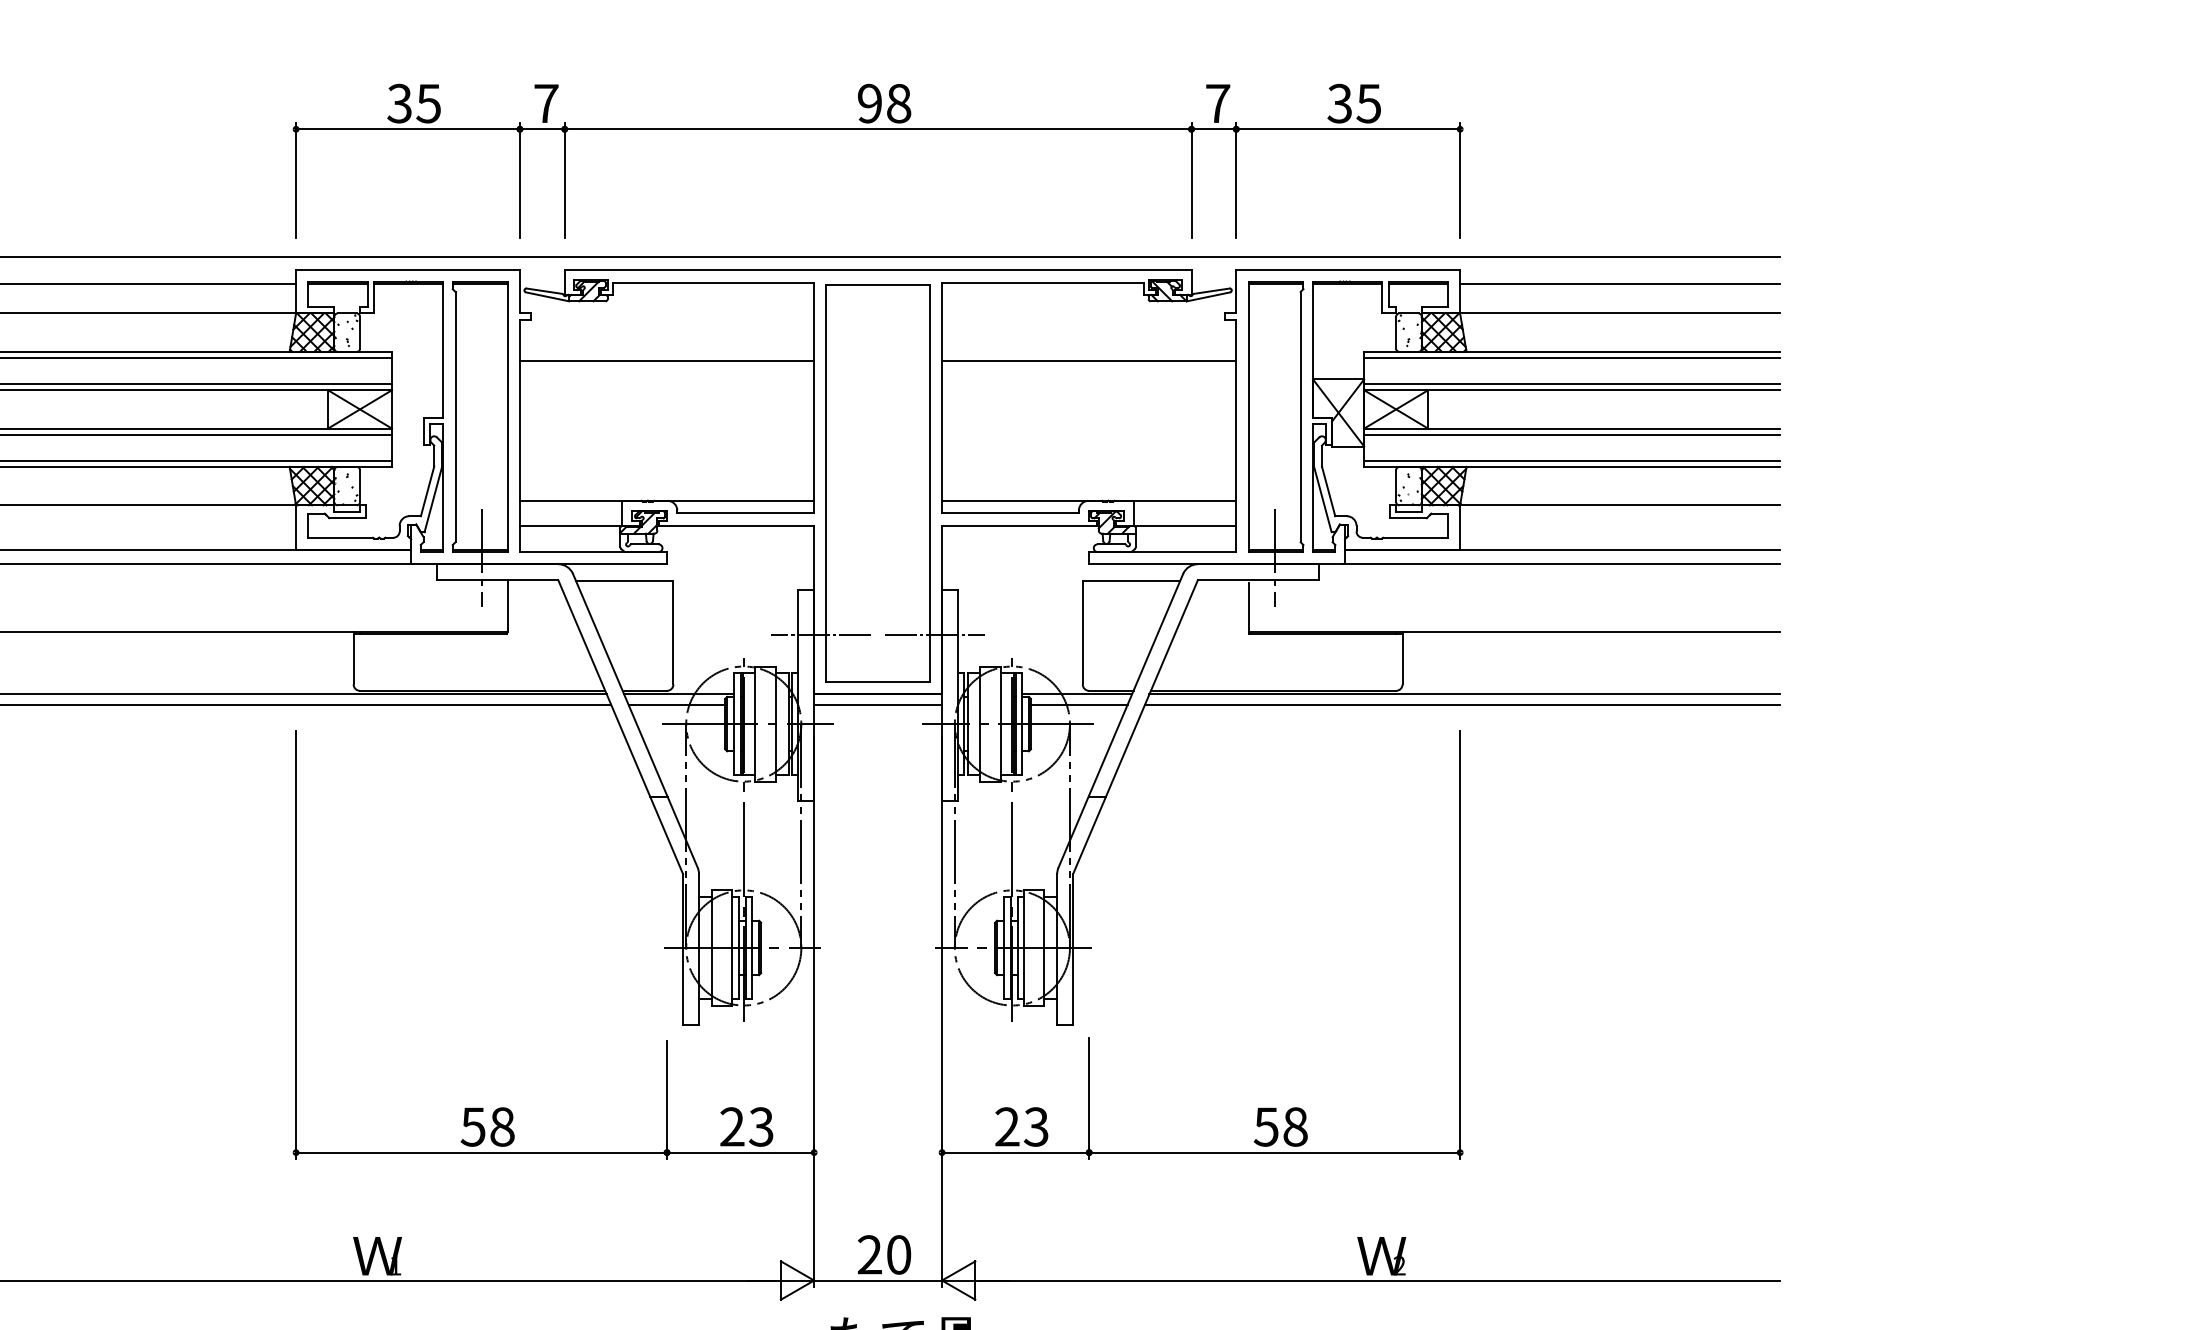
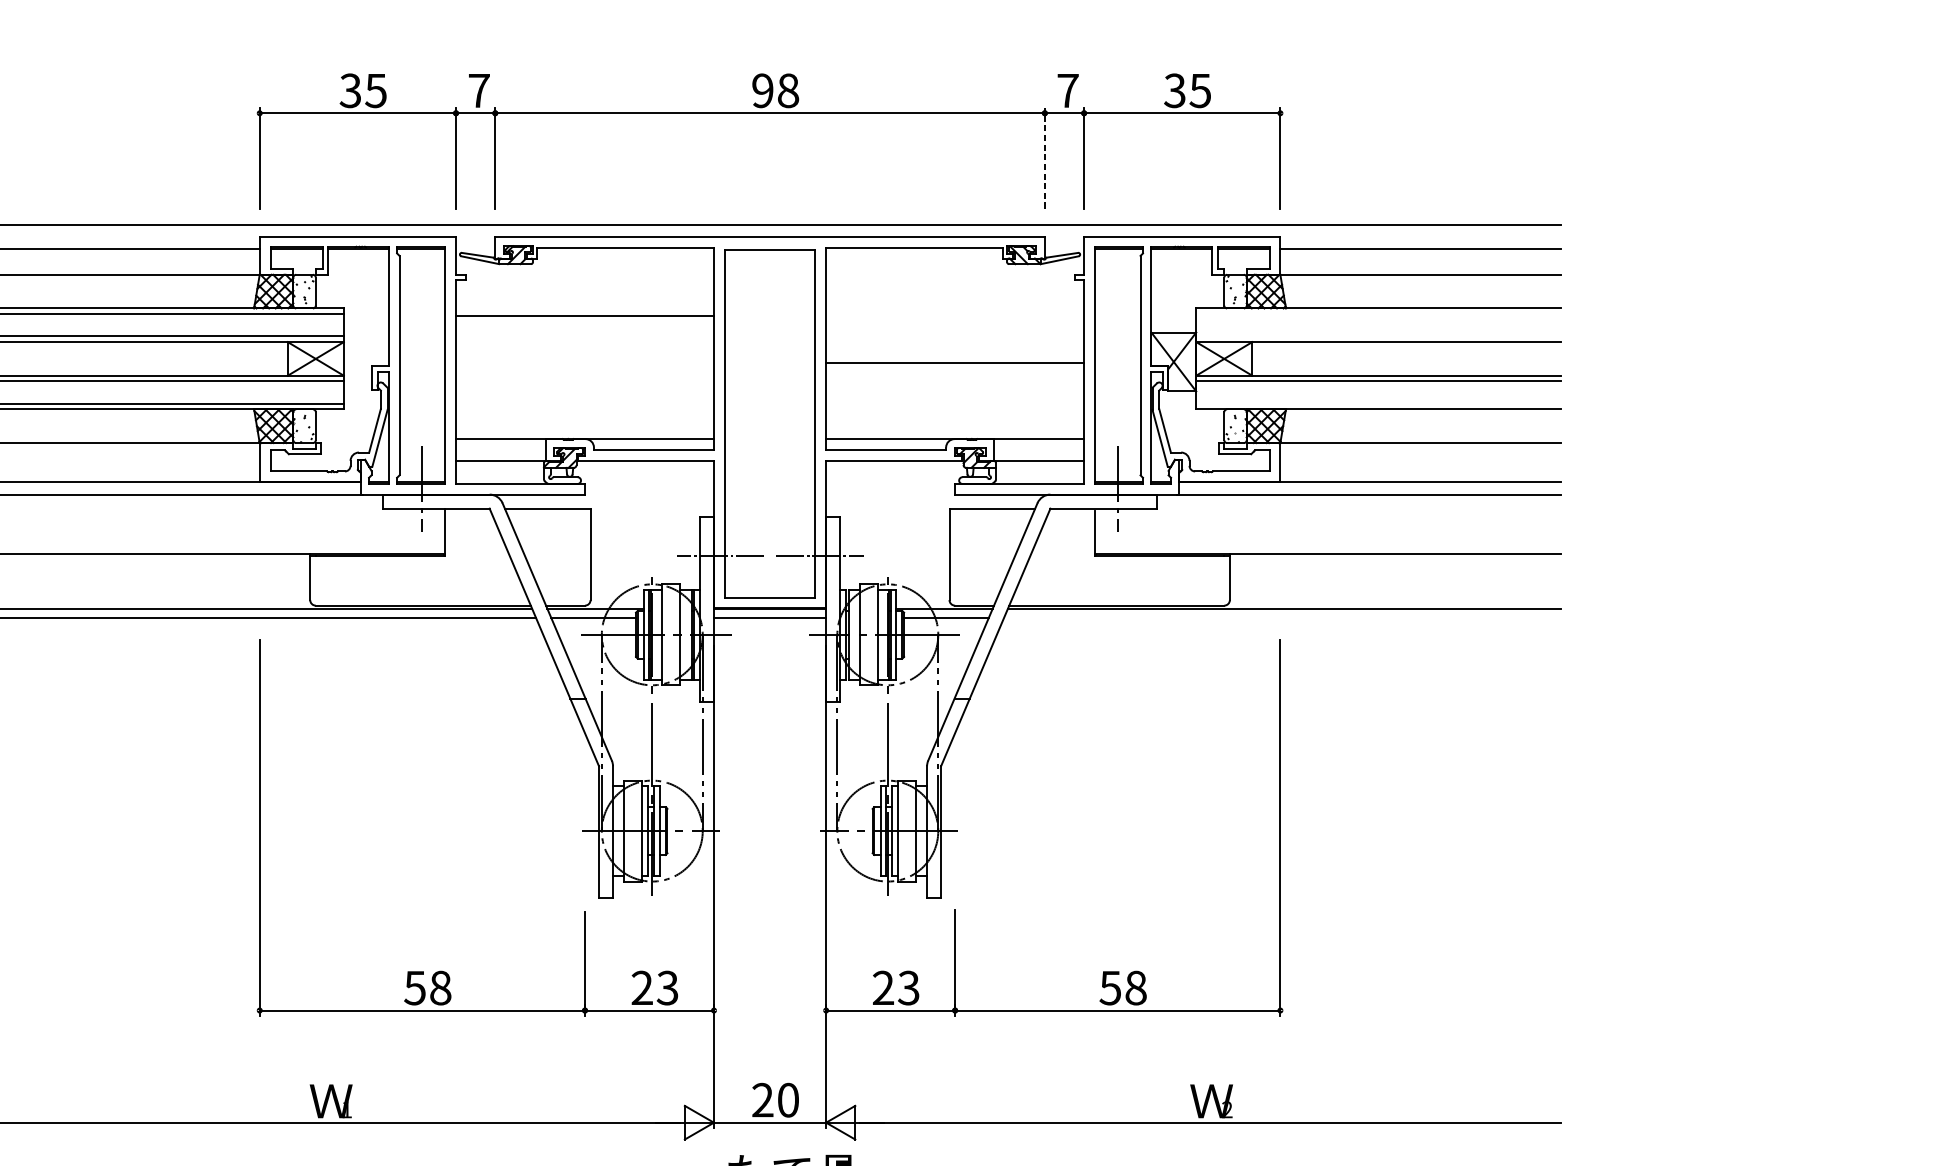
line: (1191, 180) -> (1044, 158), solid -> dashed
line: (1571, 358) -> (1378, 314), removed
line: (1089, 360) -> (955, 362), moved
line: (1571, 383) -> (1378, 336), removed
line: (1571, 460) -> (1378, 403), removed
line: (1461, 704) -> (1281, 617), removed

